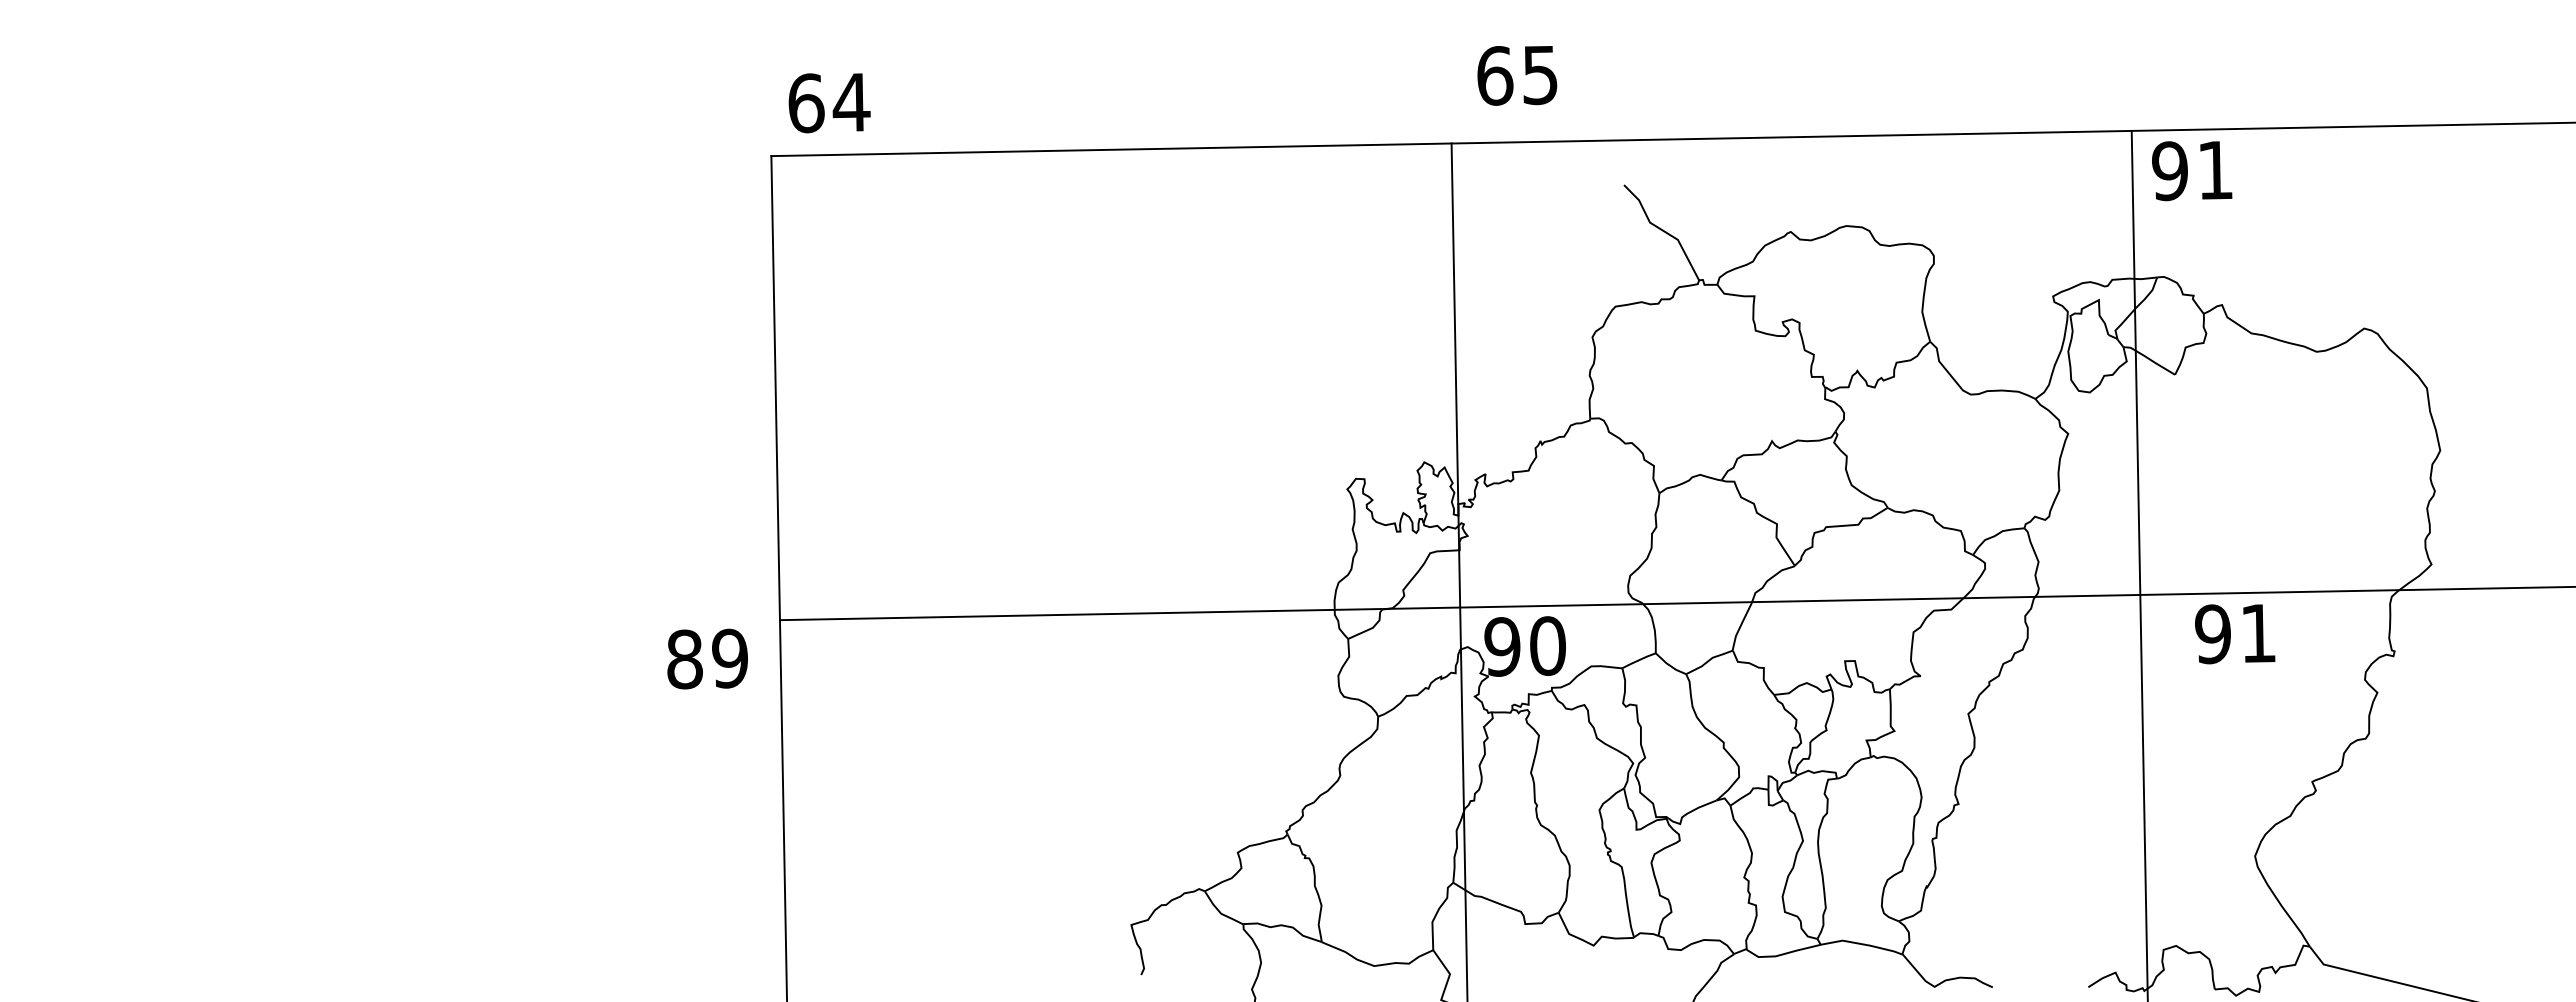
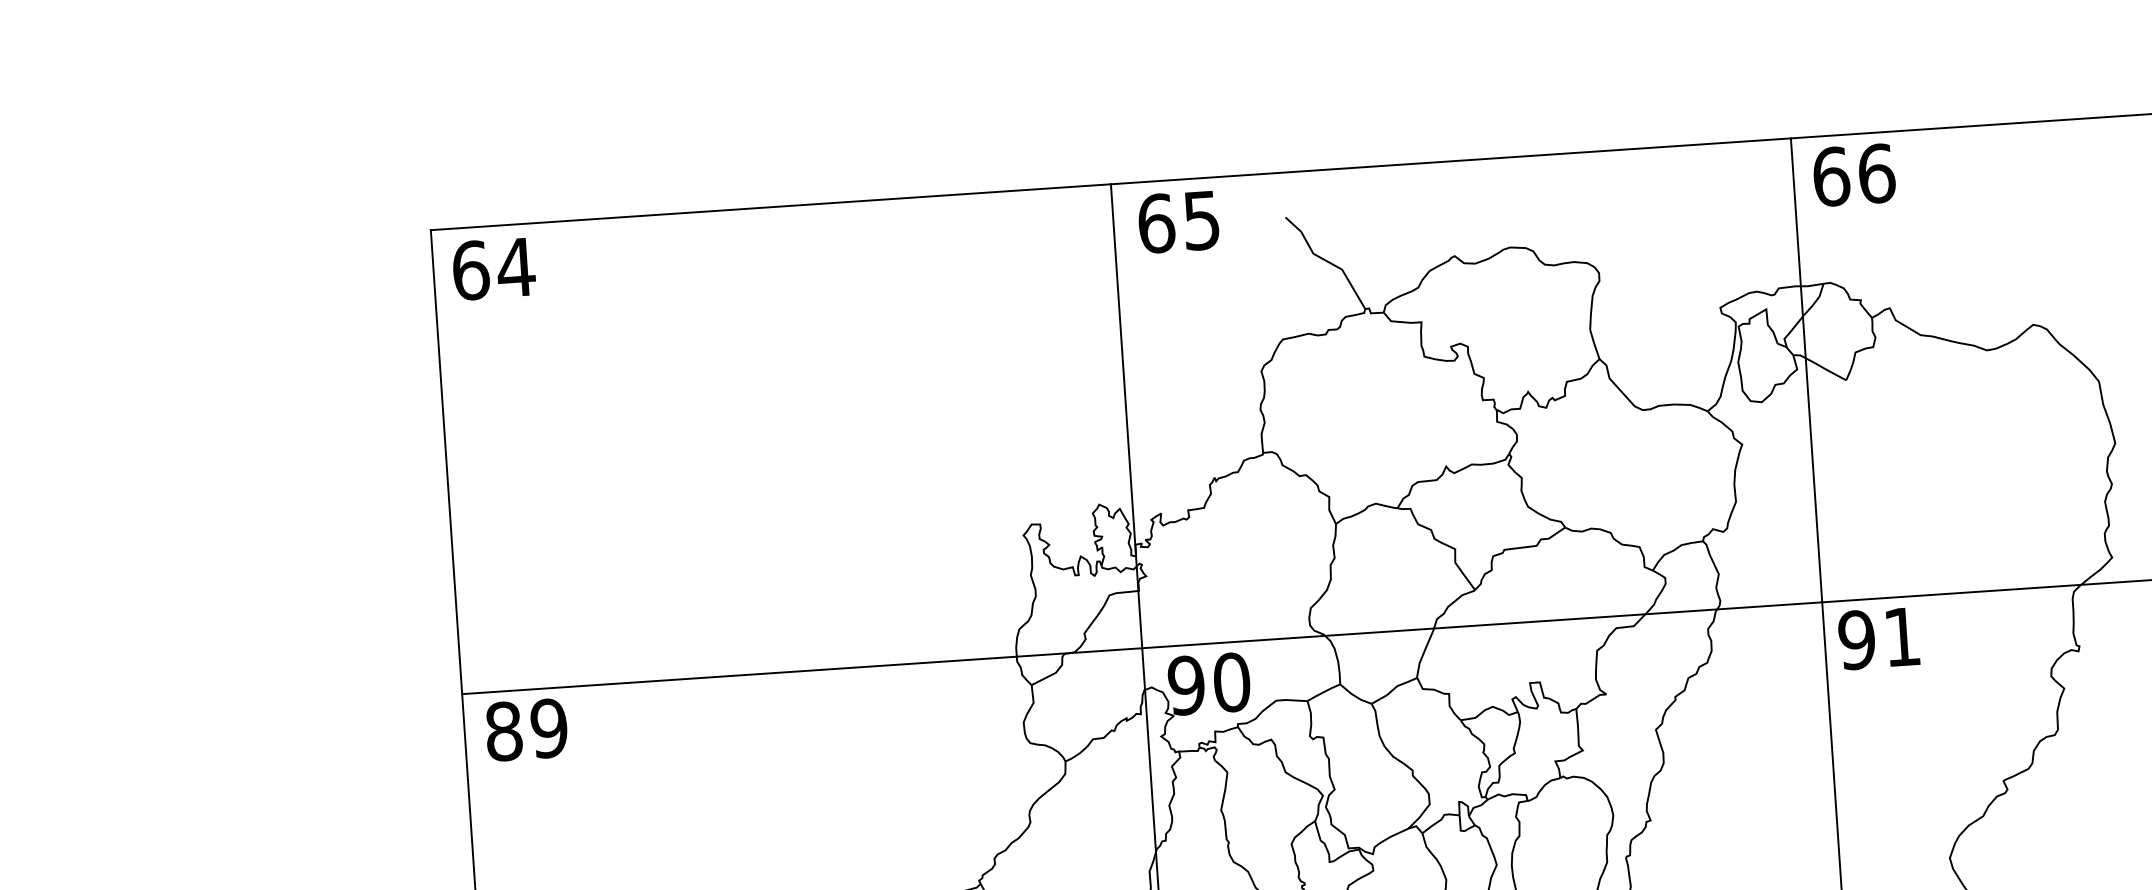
text: (1517, 75) -> (1178, 222), moved
text: (829, 103) -> (494, 269), moved
text: (2192, 170) -> (1853, 175), 91 -> 66
text: (2235, 634) -> (1879, 639), moved
text: (707, 658) -> (526, 729), moved

